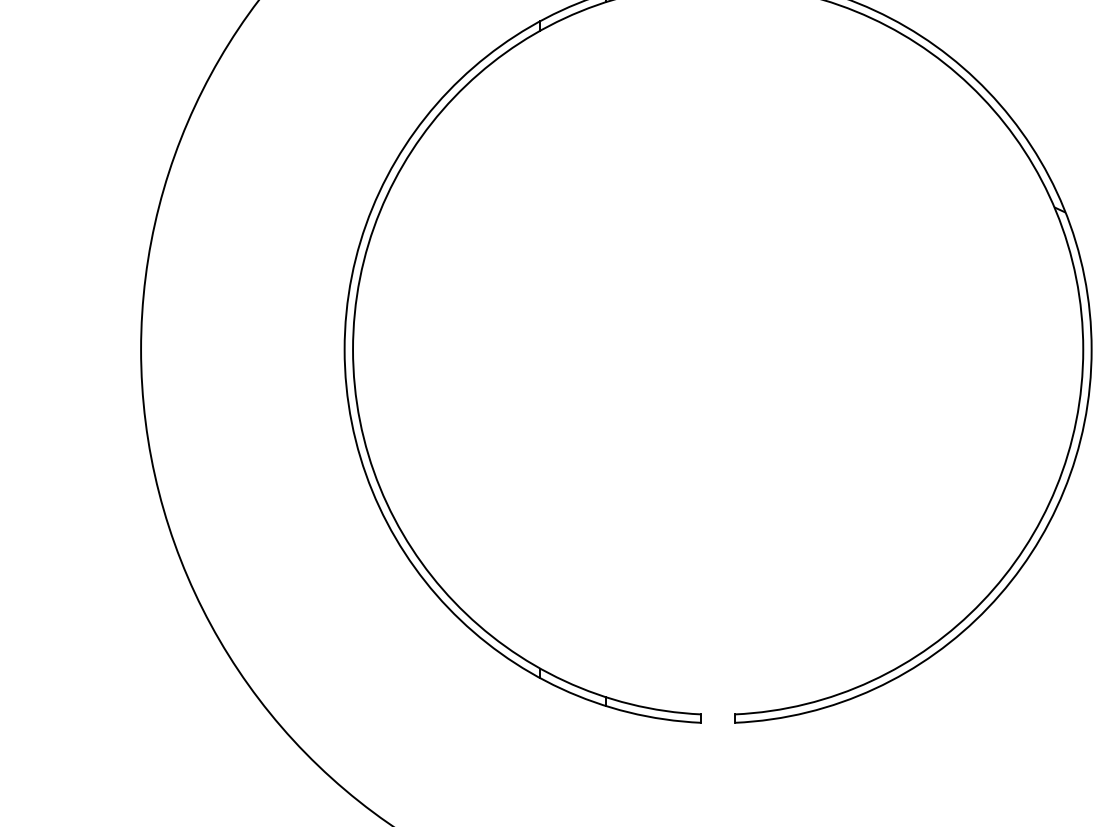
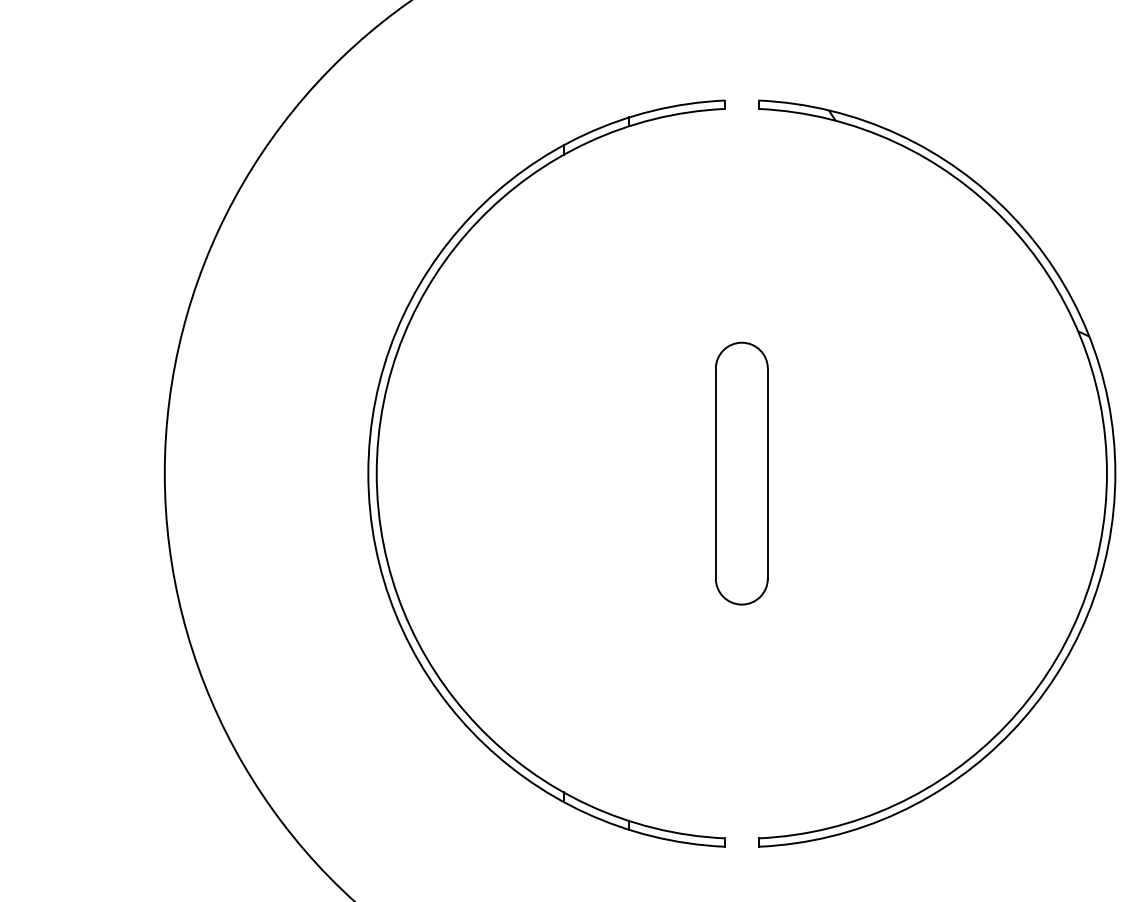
part: (717, 349) -> (741, 473), added

